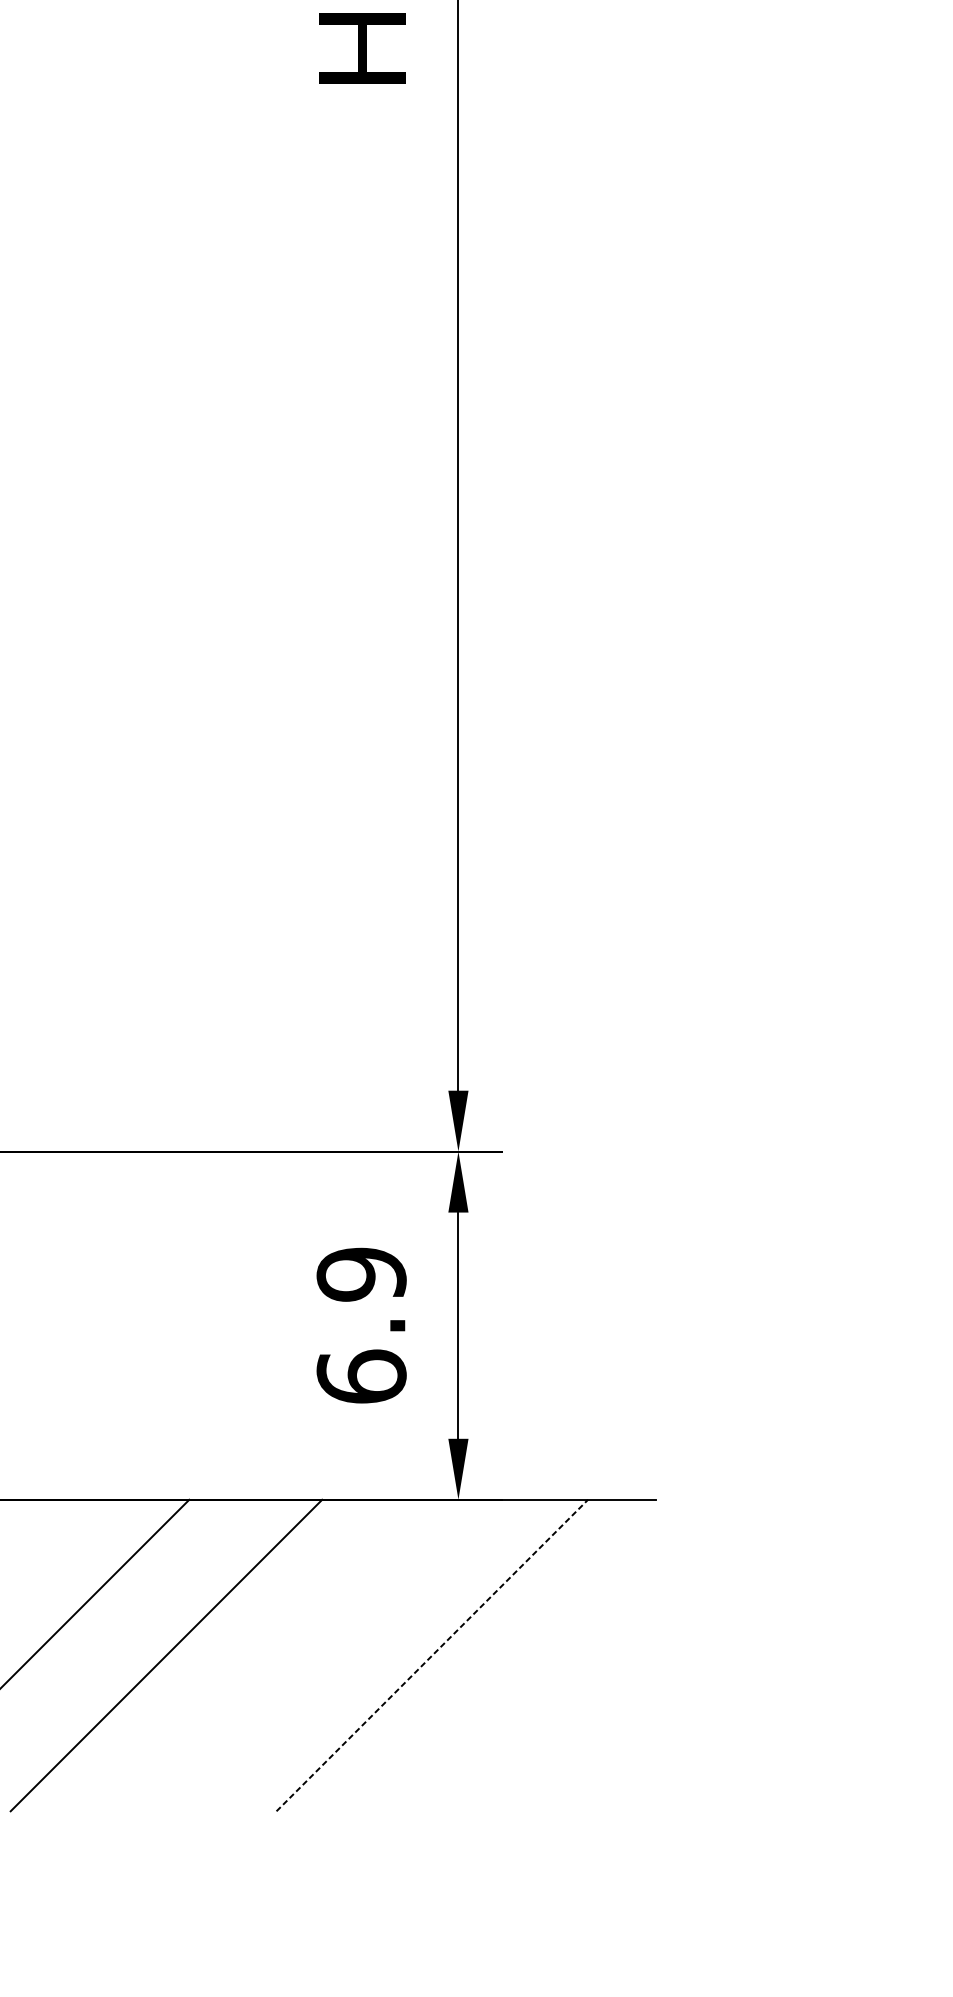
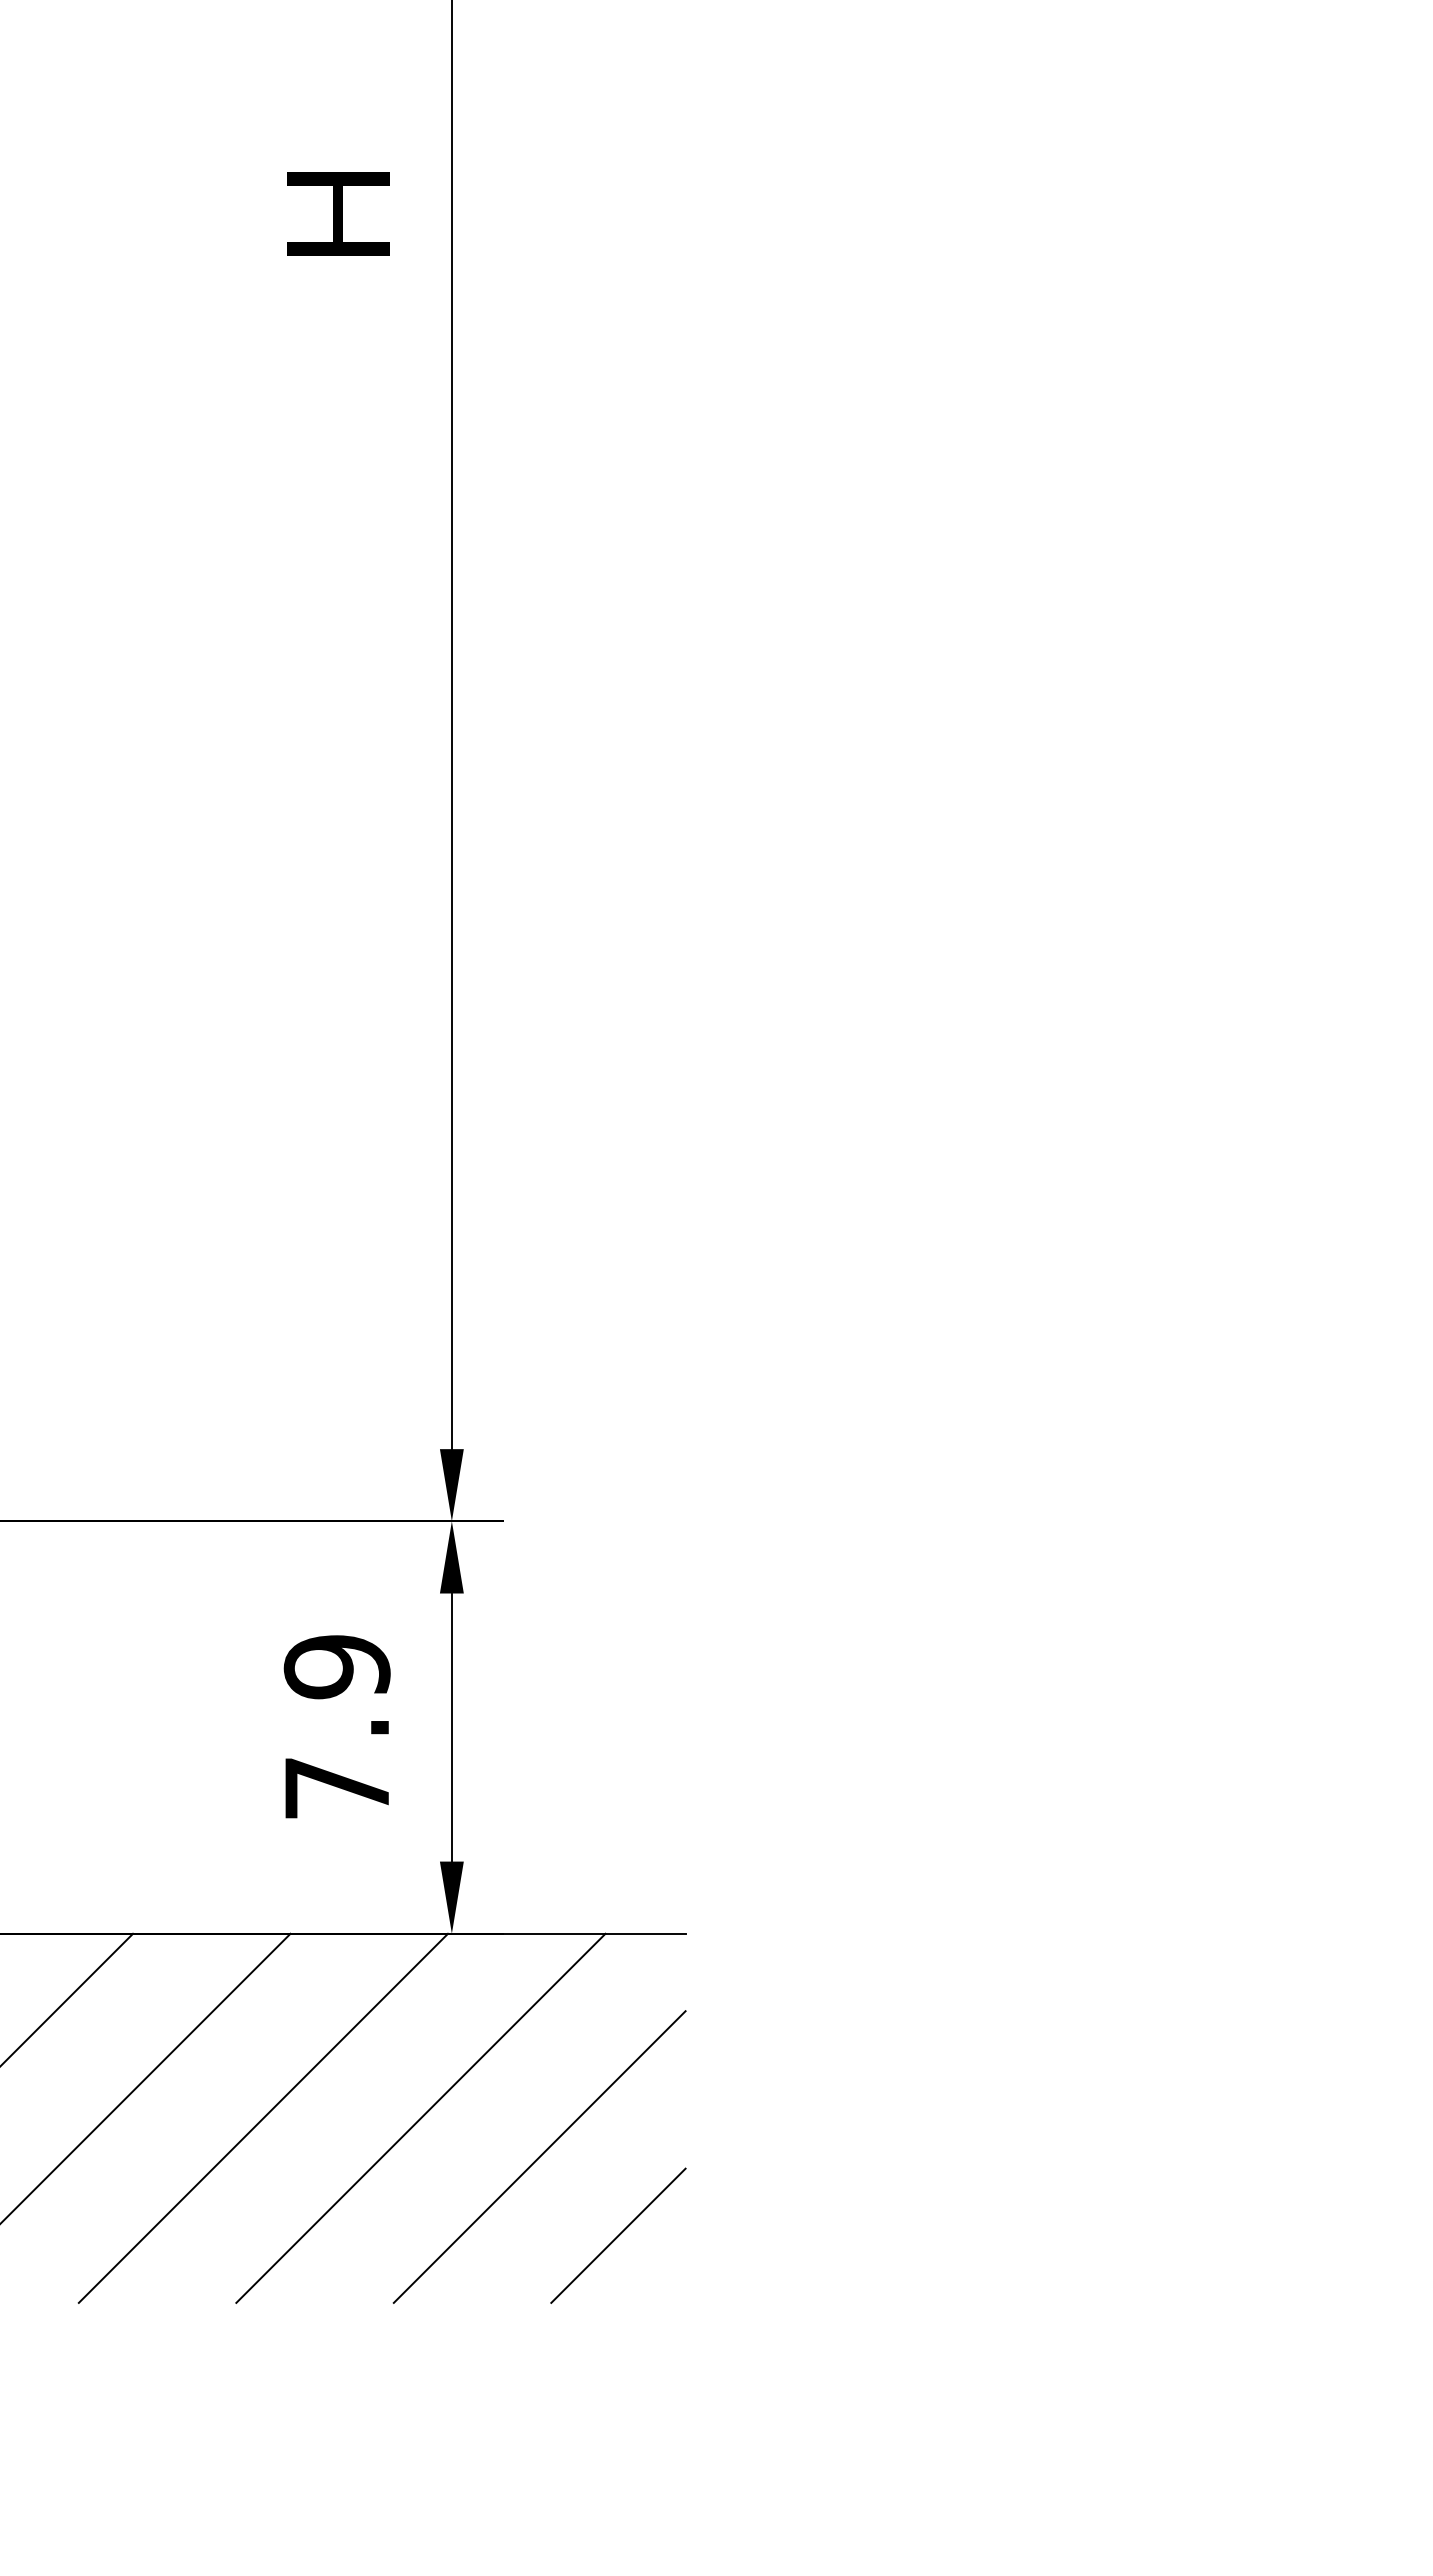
text: (361, 1376) -> (336, 1787), 6.9 -> 7.9
line: (298, 1654) -> (262, 2117), added
line: (432, 1655) -> (421, 2118), dashed -> solid
line: (532, 1687) -> (539, 2156), added
line: (599, 1754) -> (618, 2235), added

